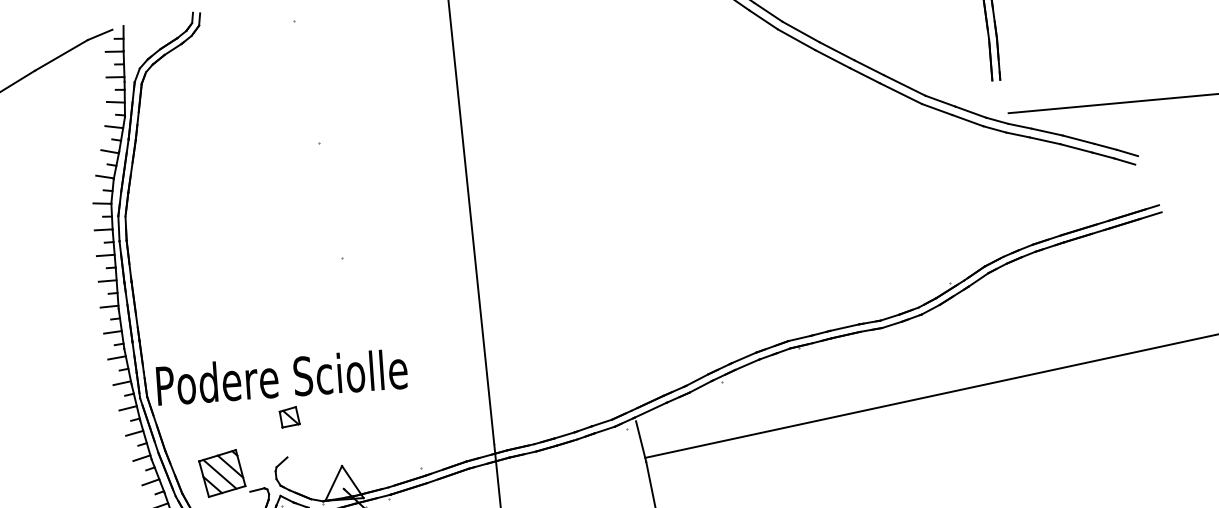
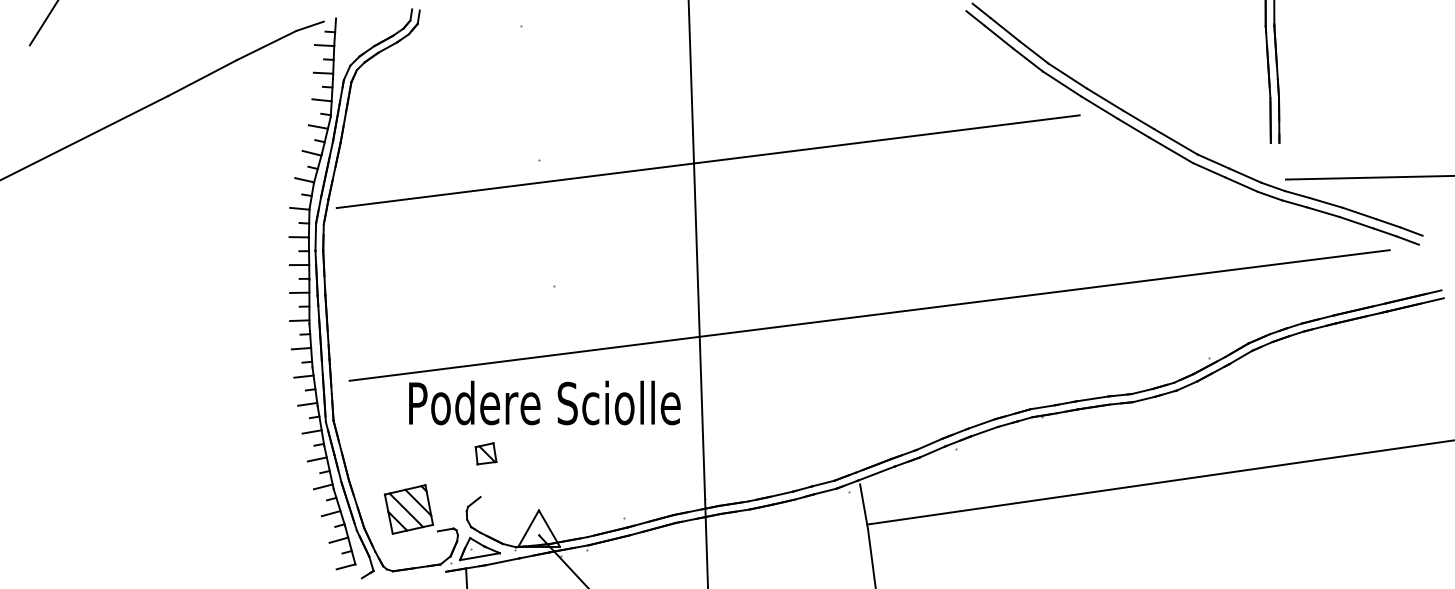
line: (474, 133) -> (707, 161), added
line: (633, 265) -> (869, 315), added
part: (281, 376) -> (544, 402), moved

